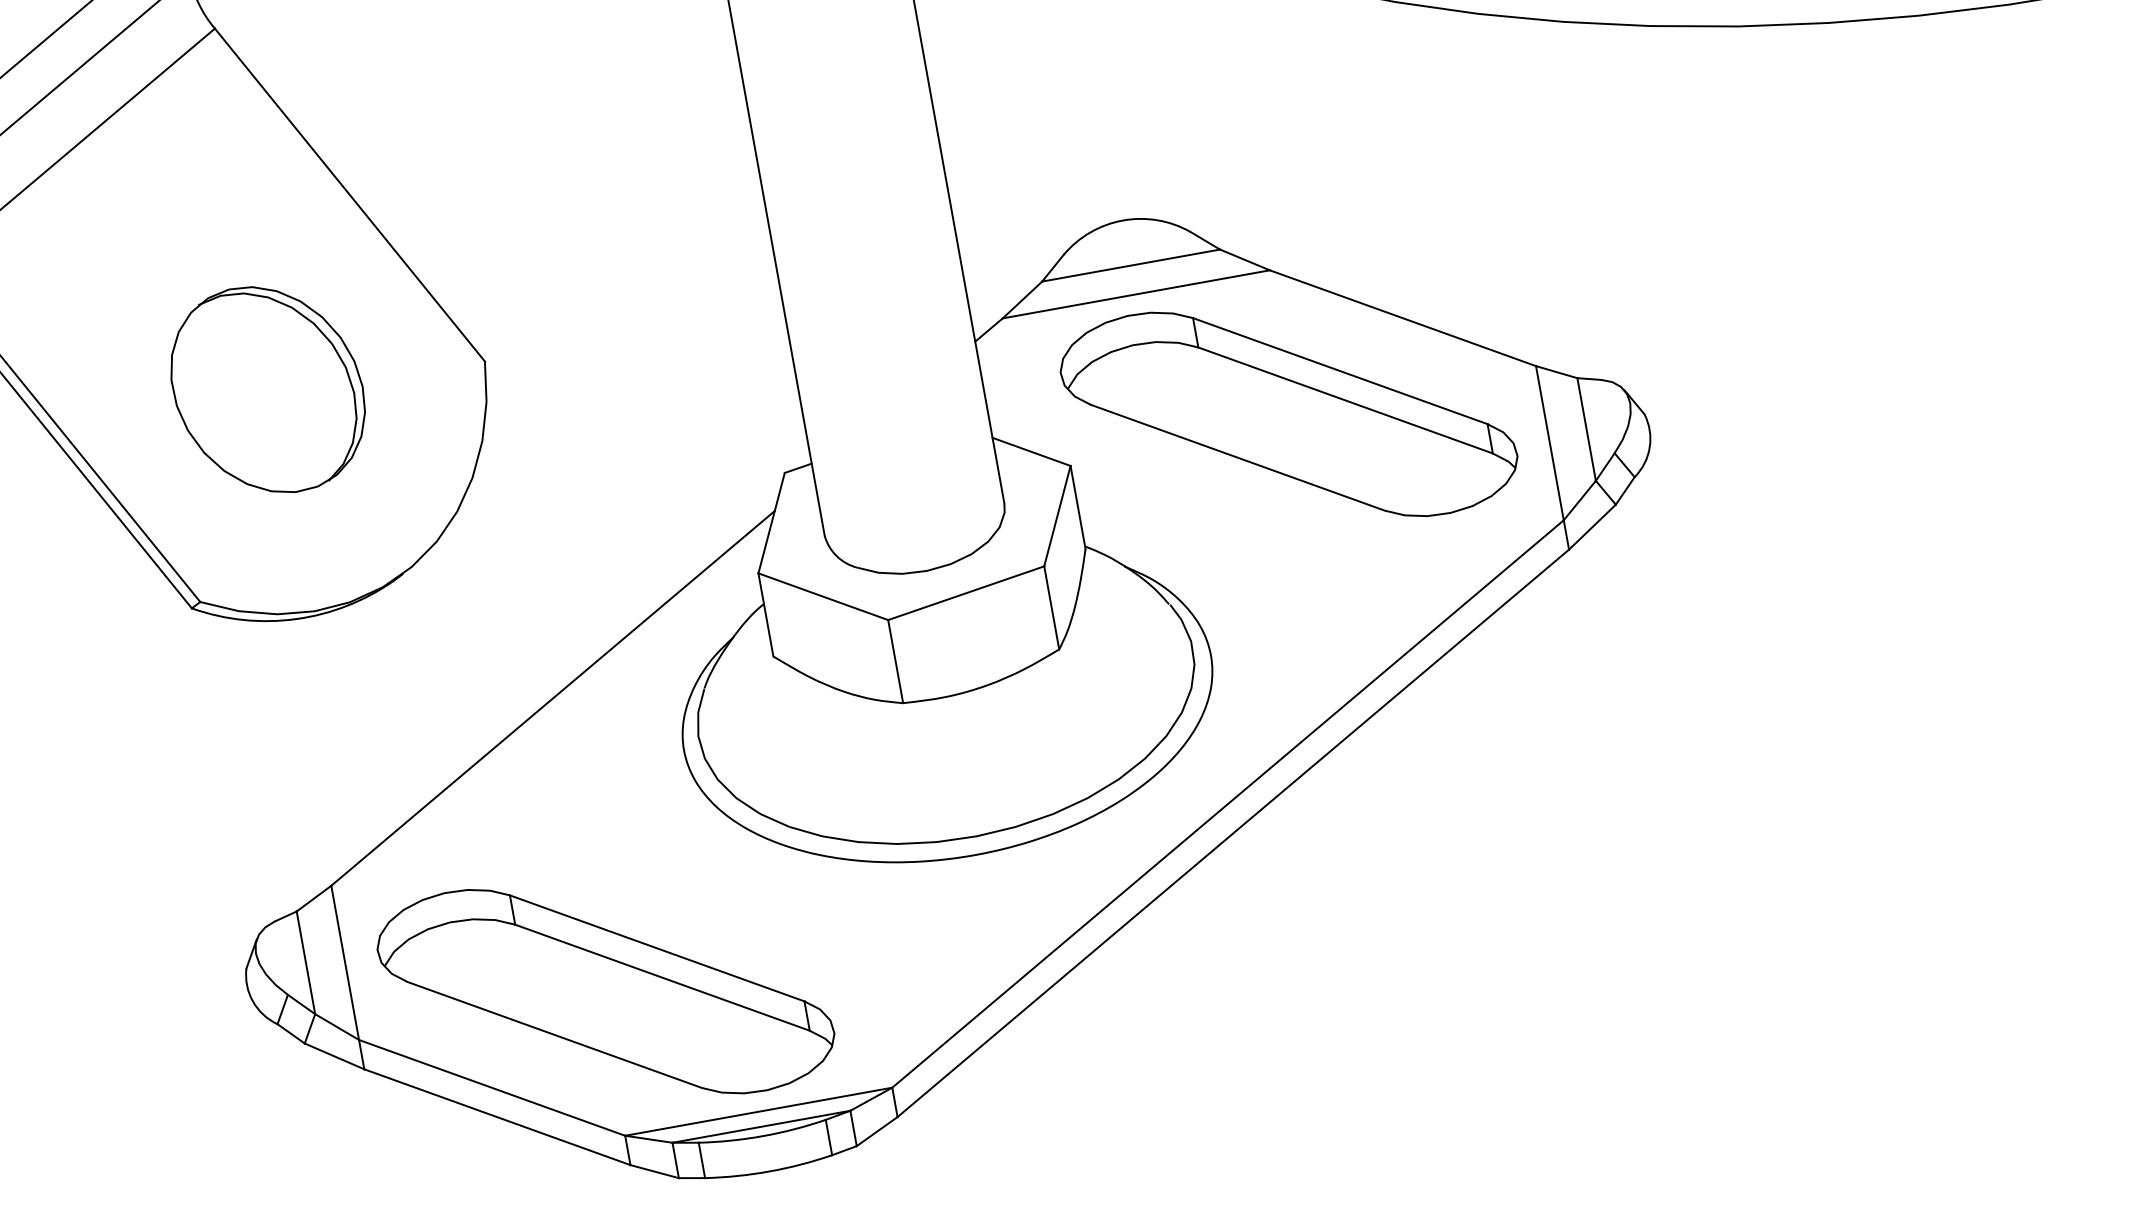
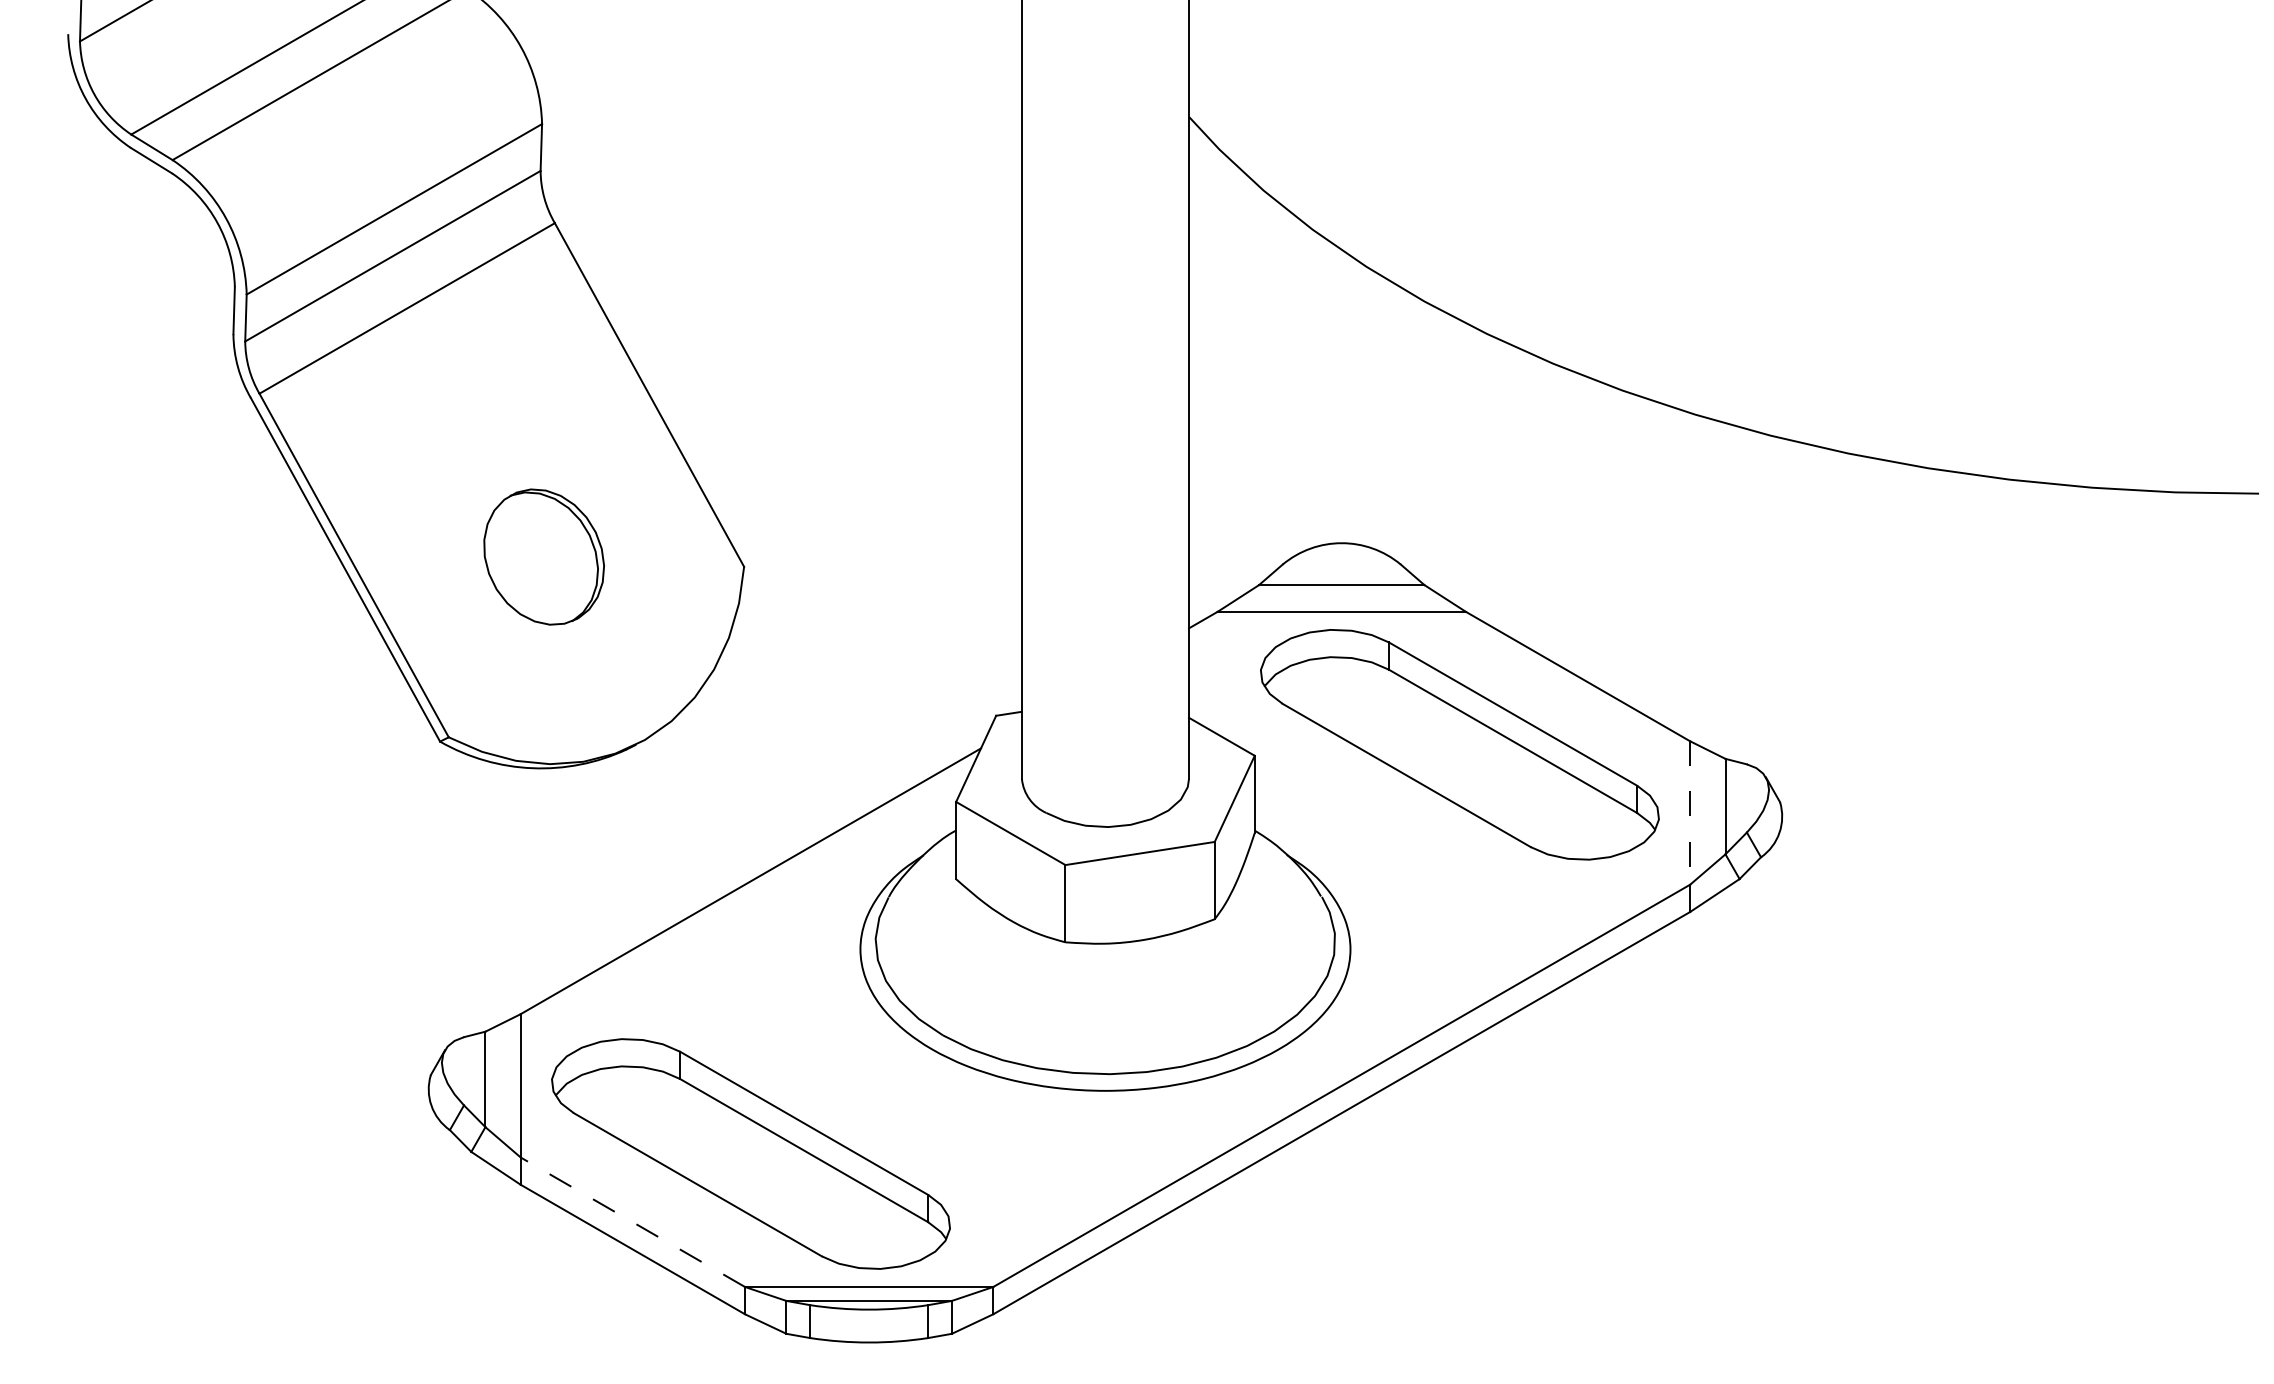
part: (267, 389) -> (543, 556), size x0.7
line: (1550, 443) -> (1690, 813), solid -> dashed
line: (491, 1087) -> (632, 1221), solid -> dashed

